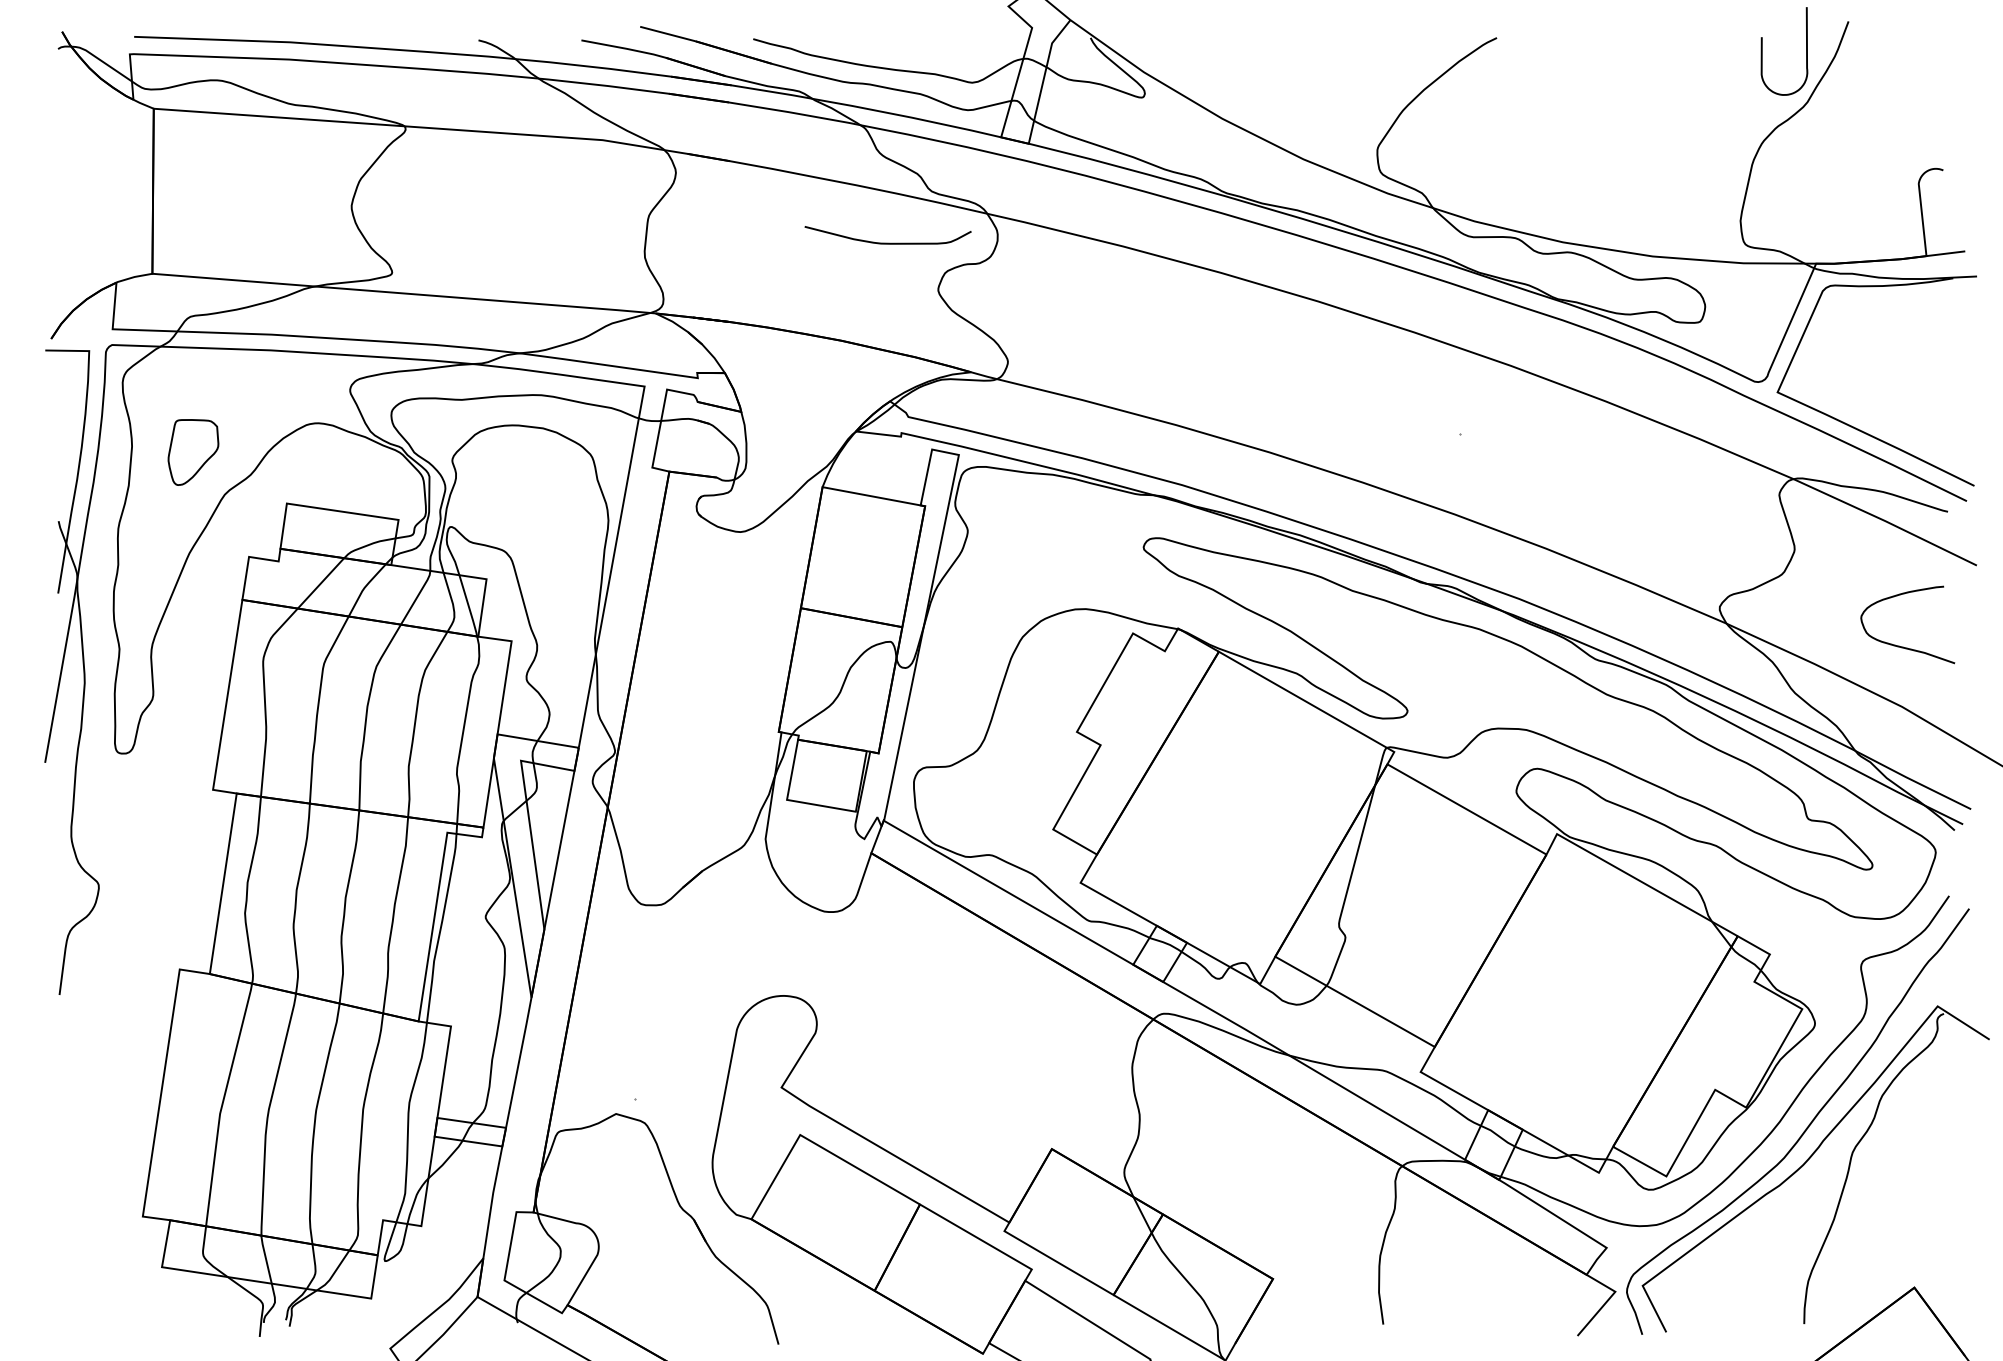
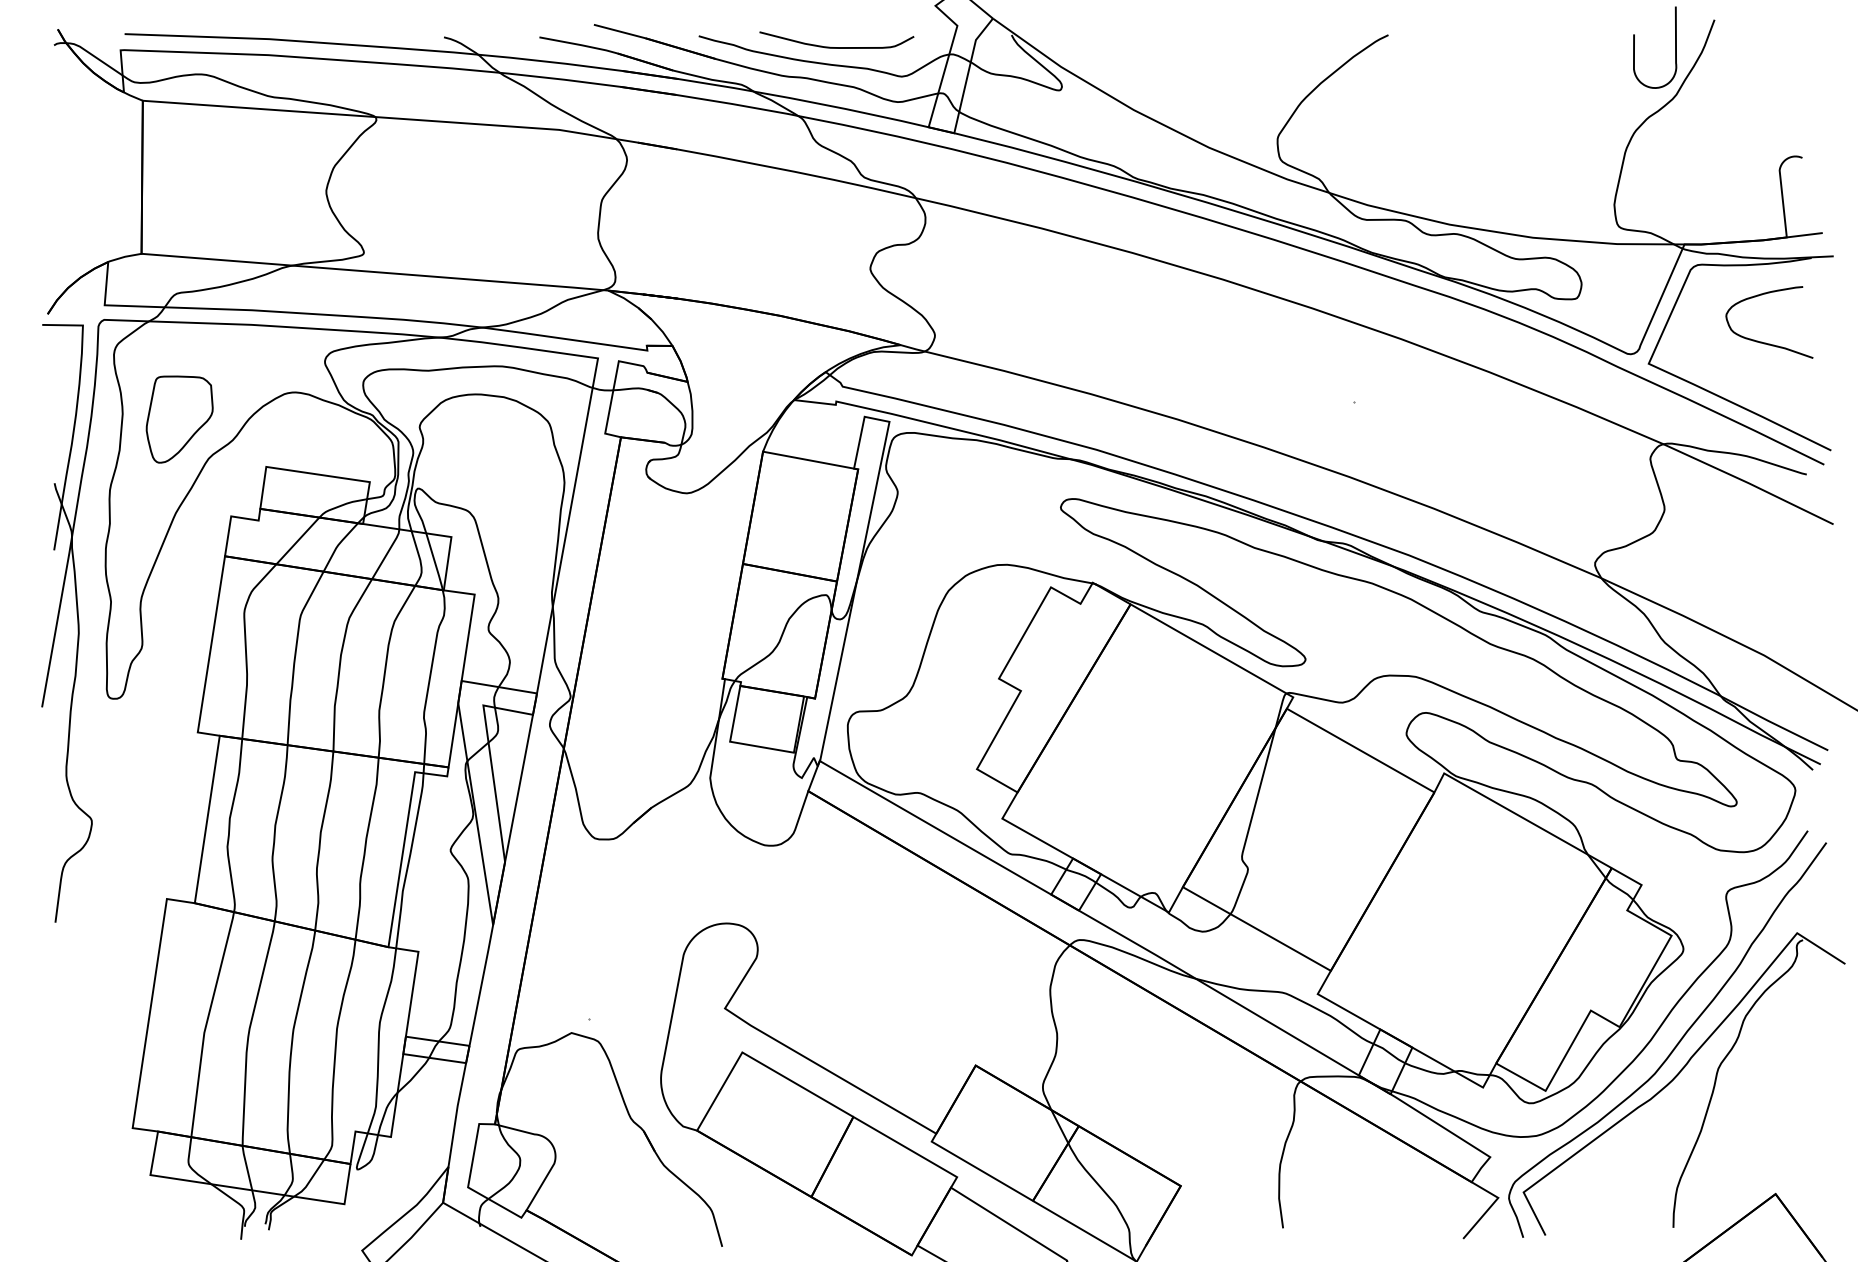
curve: (887, 243) -> (836, 47), moved
part: (193, 452) -> (179, 419), size x1.43
curve: (1904, 646) -> (1766, 342), moved

